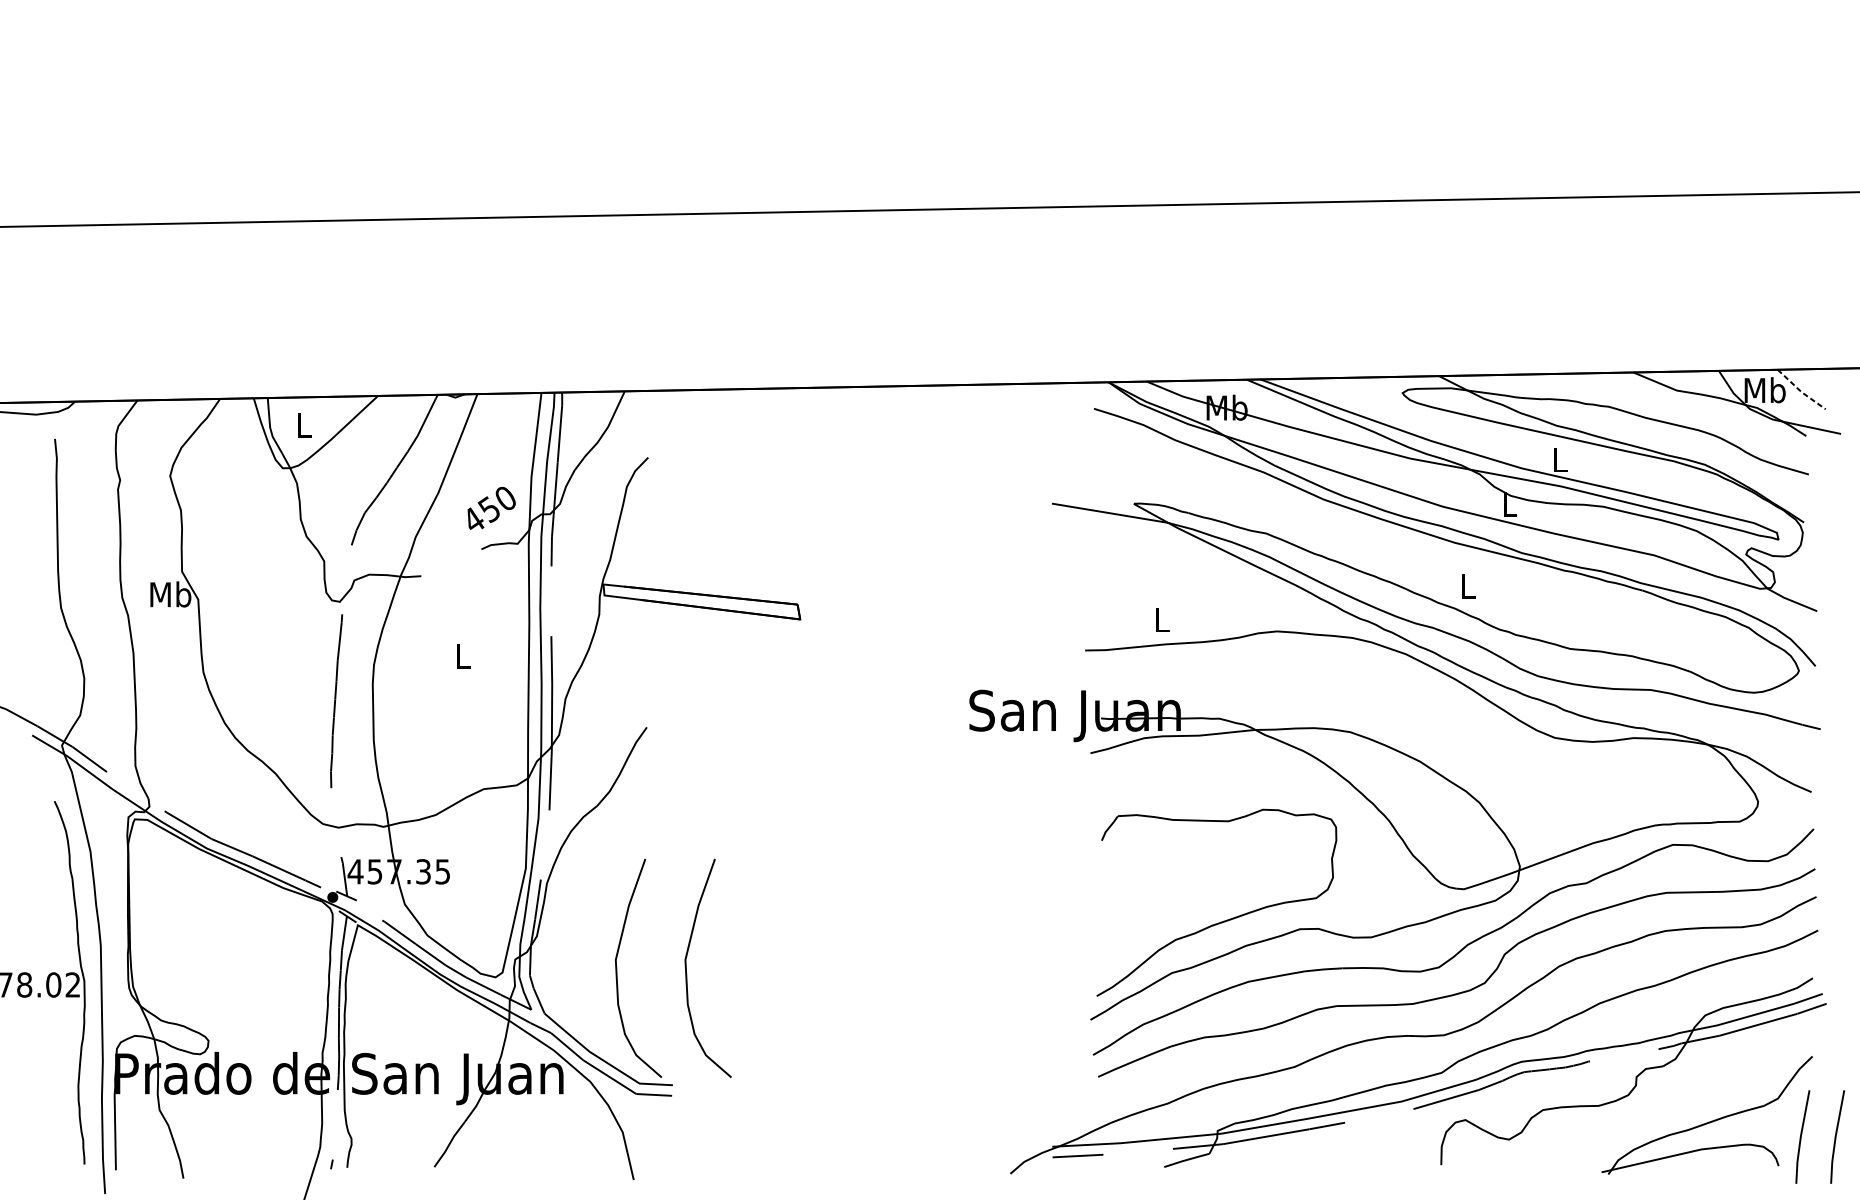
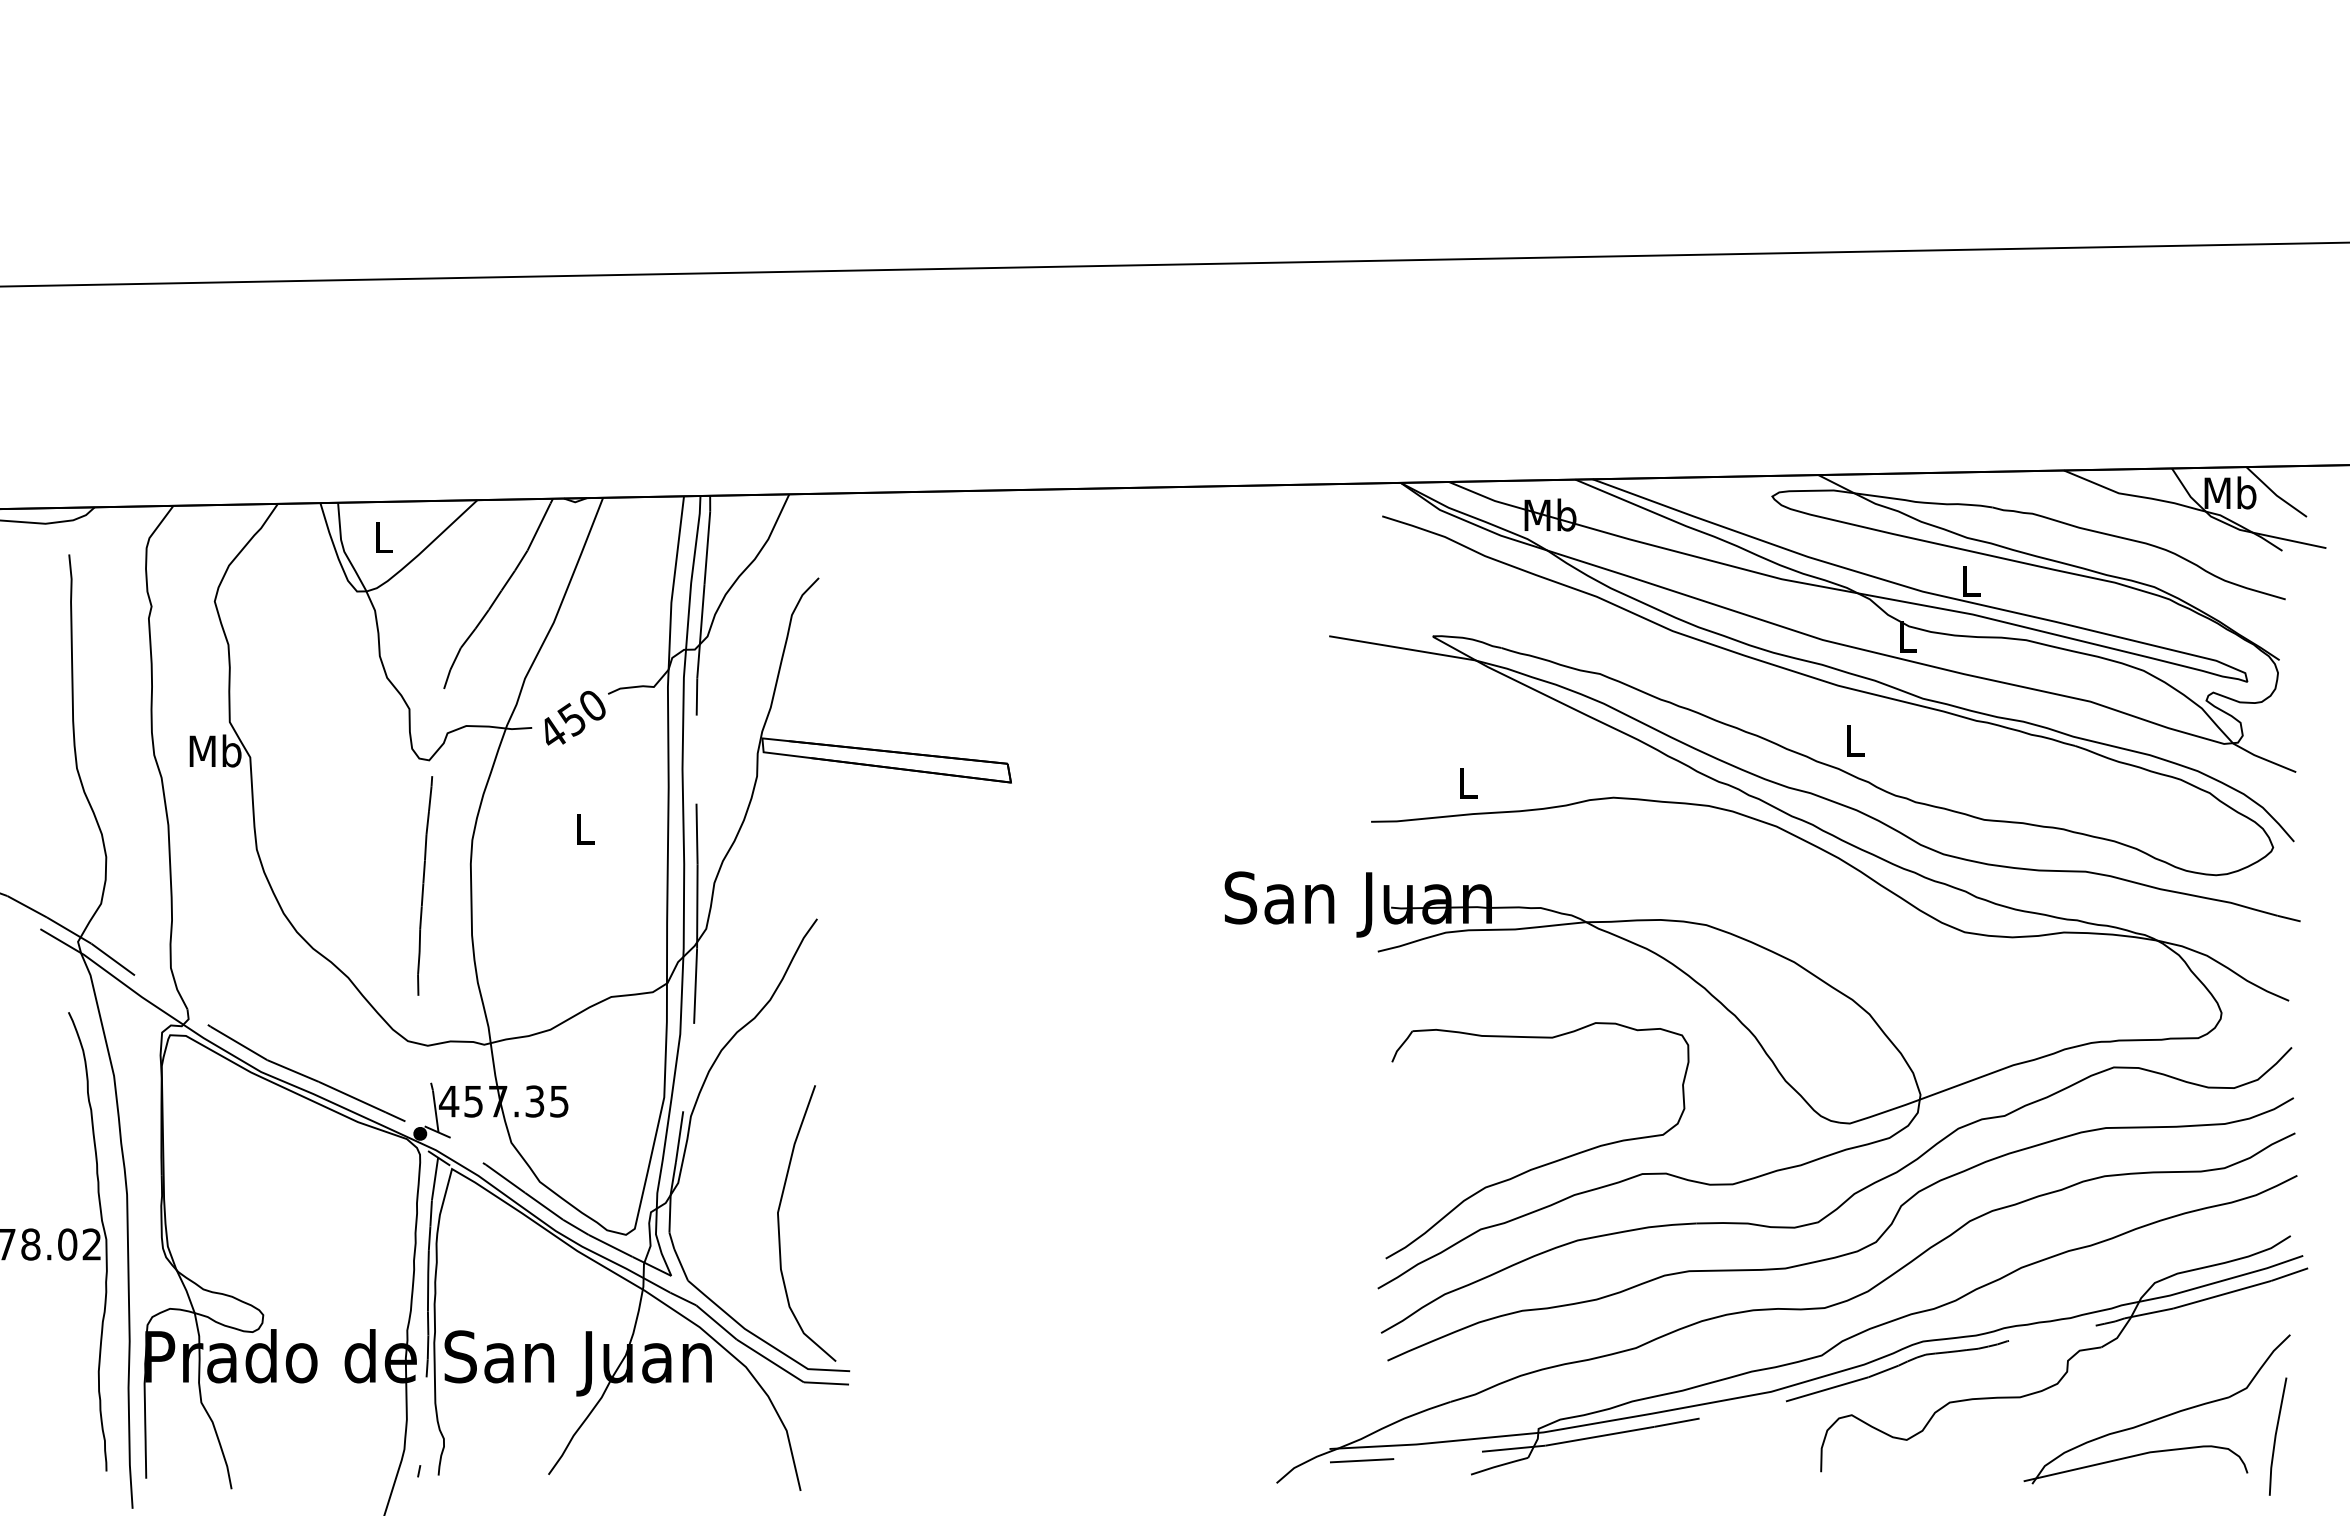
line: (1800, 391) -> (2275, 494), dashed -> solid
text: (491, 507) -> (574, 717), moved
curve: (686, 968) -> (867, 1223), removed
line: (1836, 1136) -> (2320, 1436), removed

